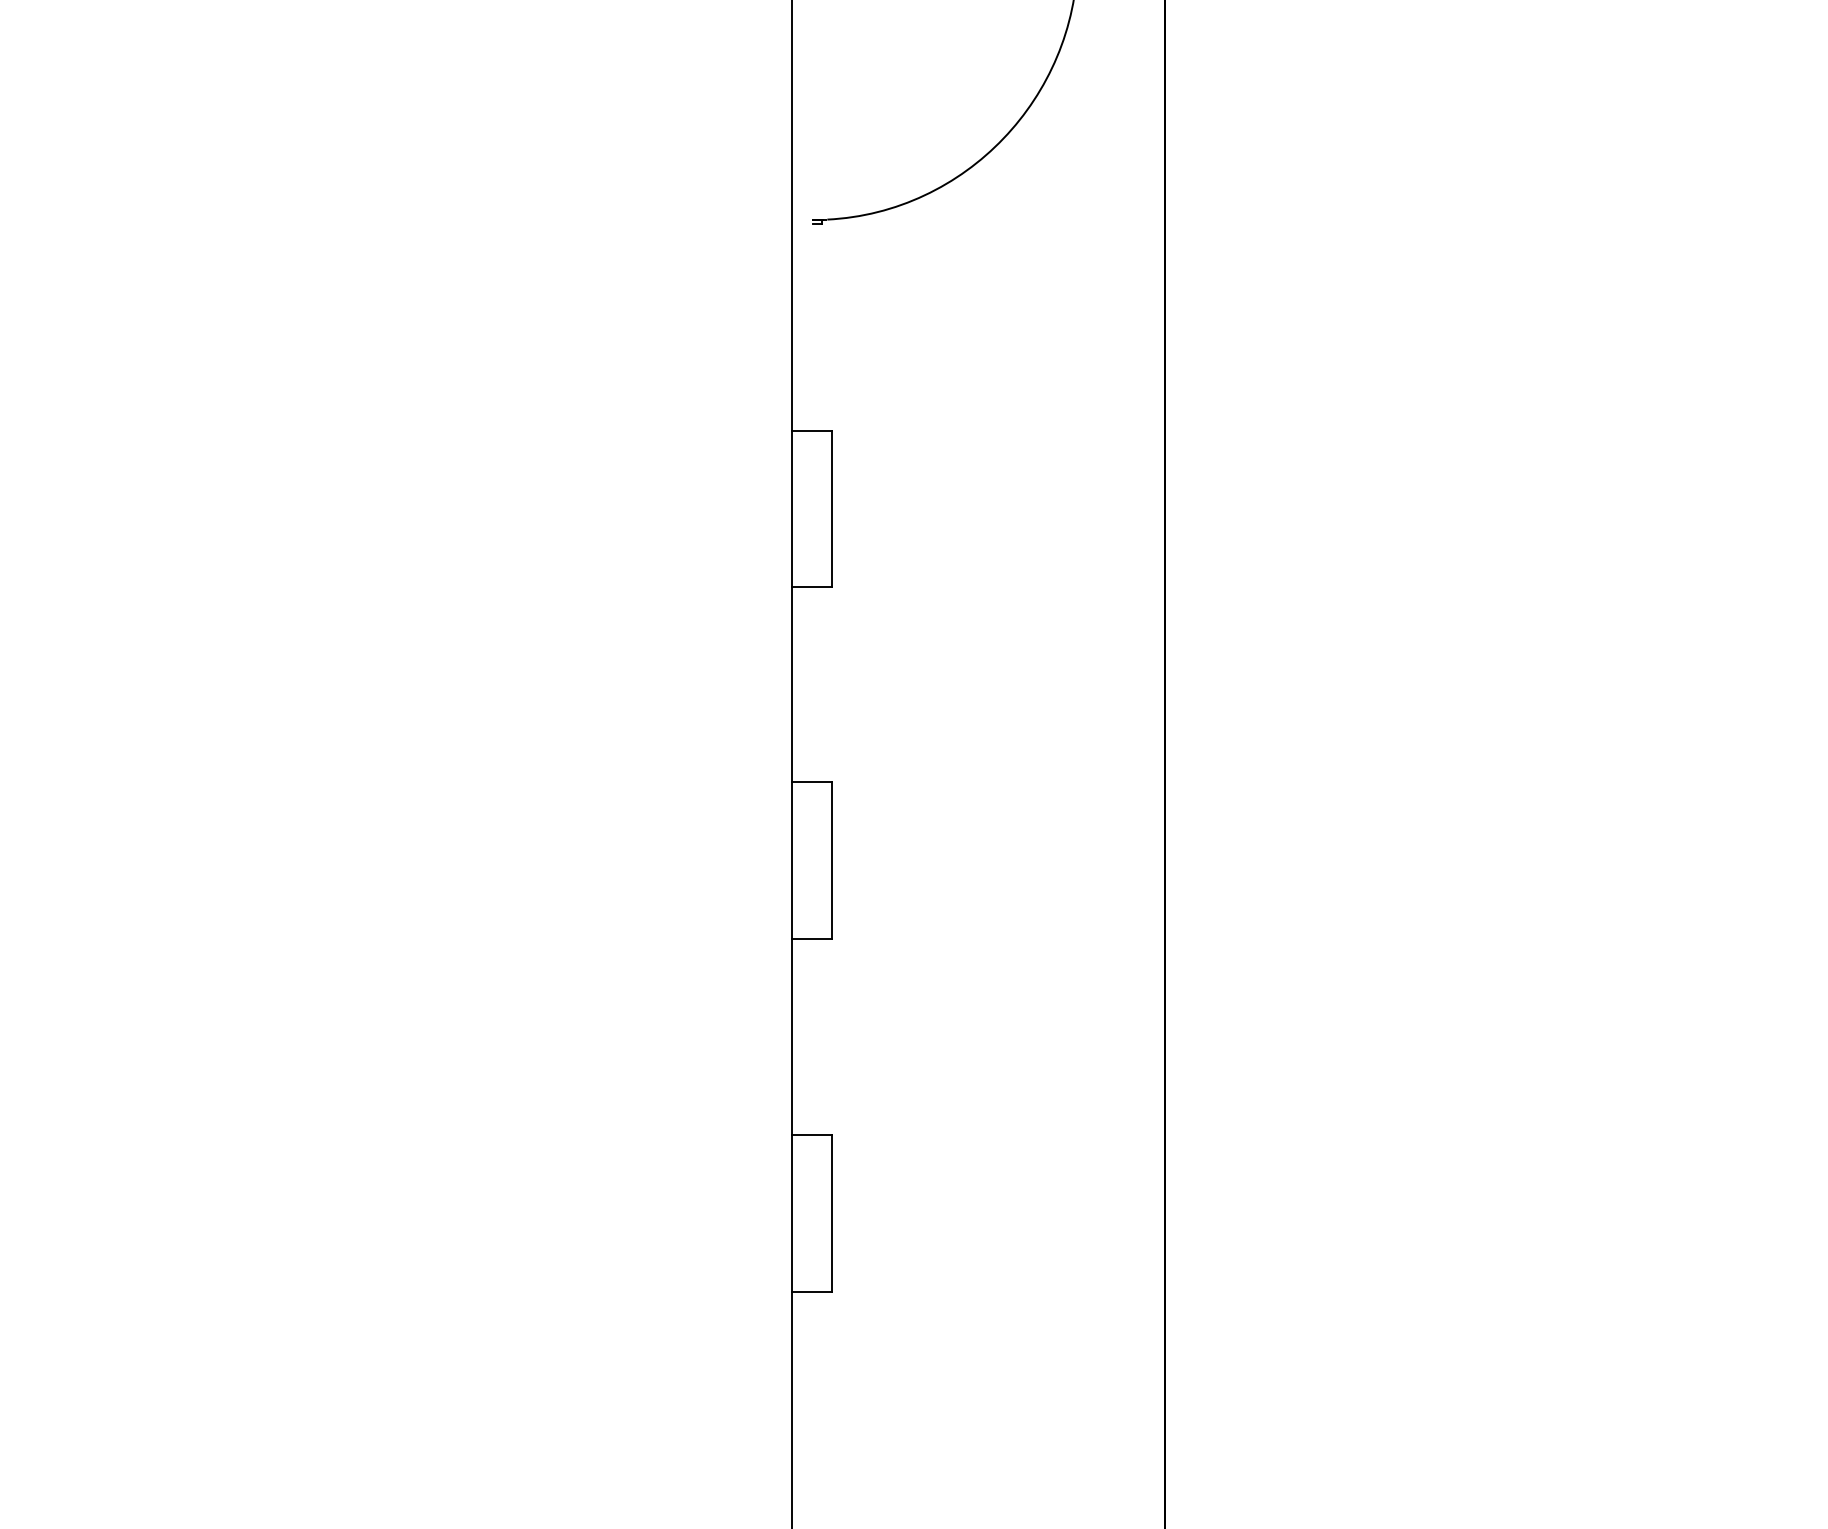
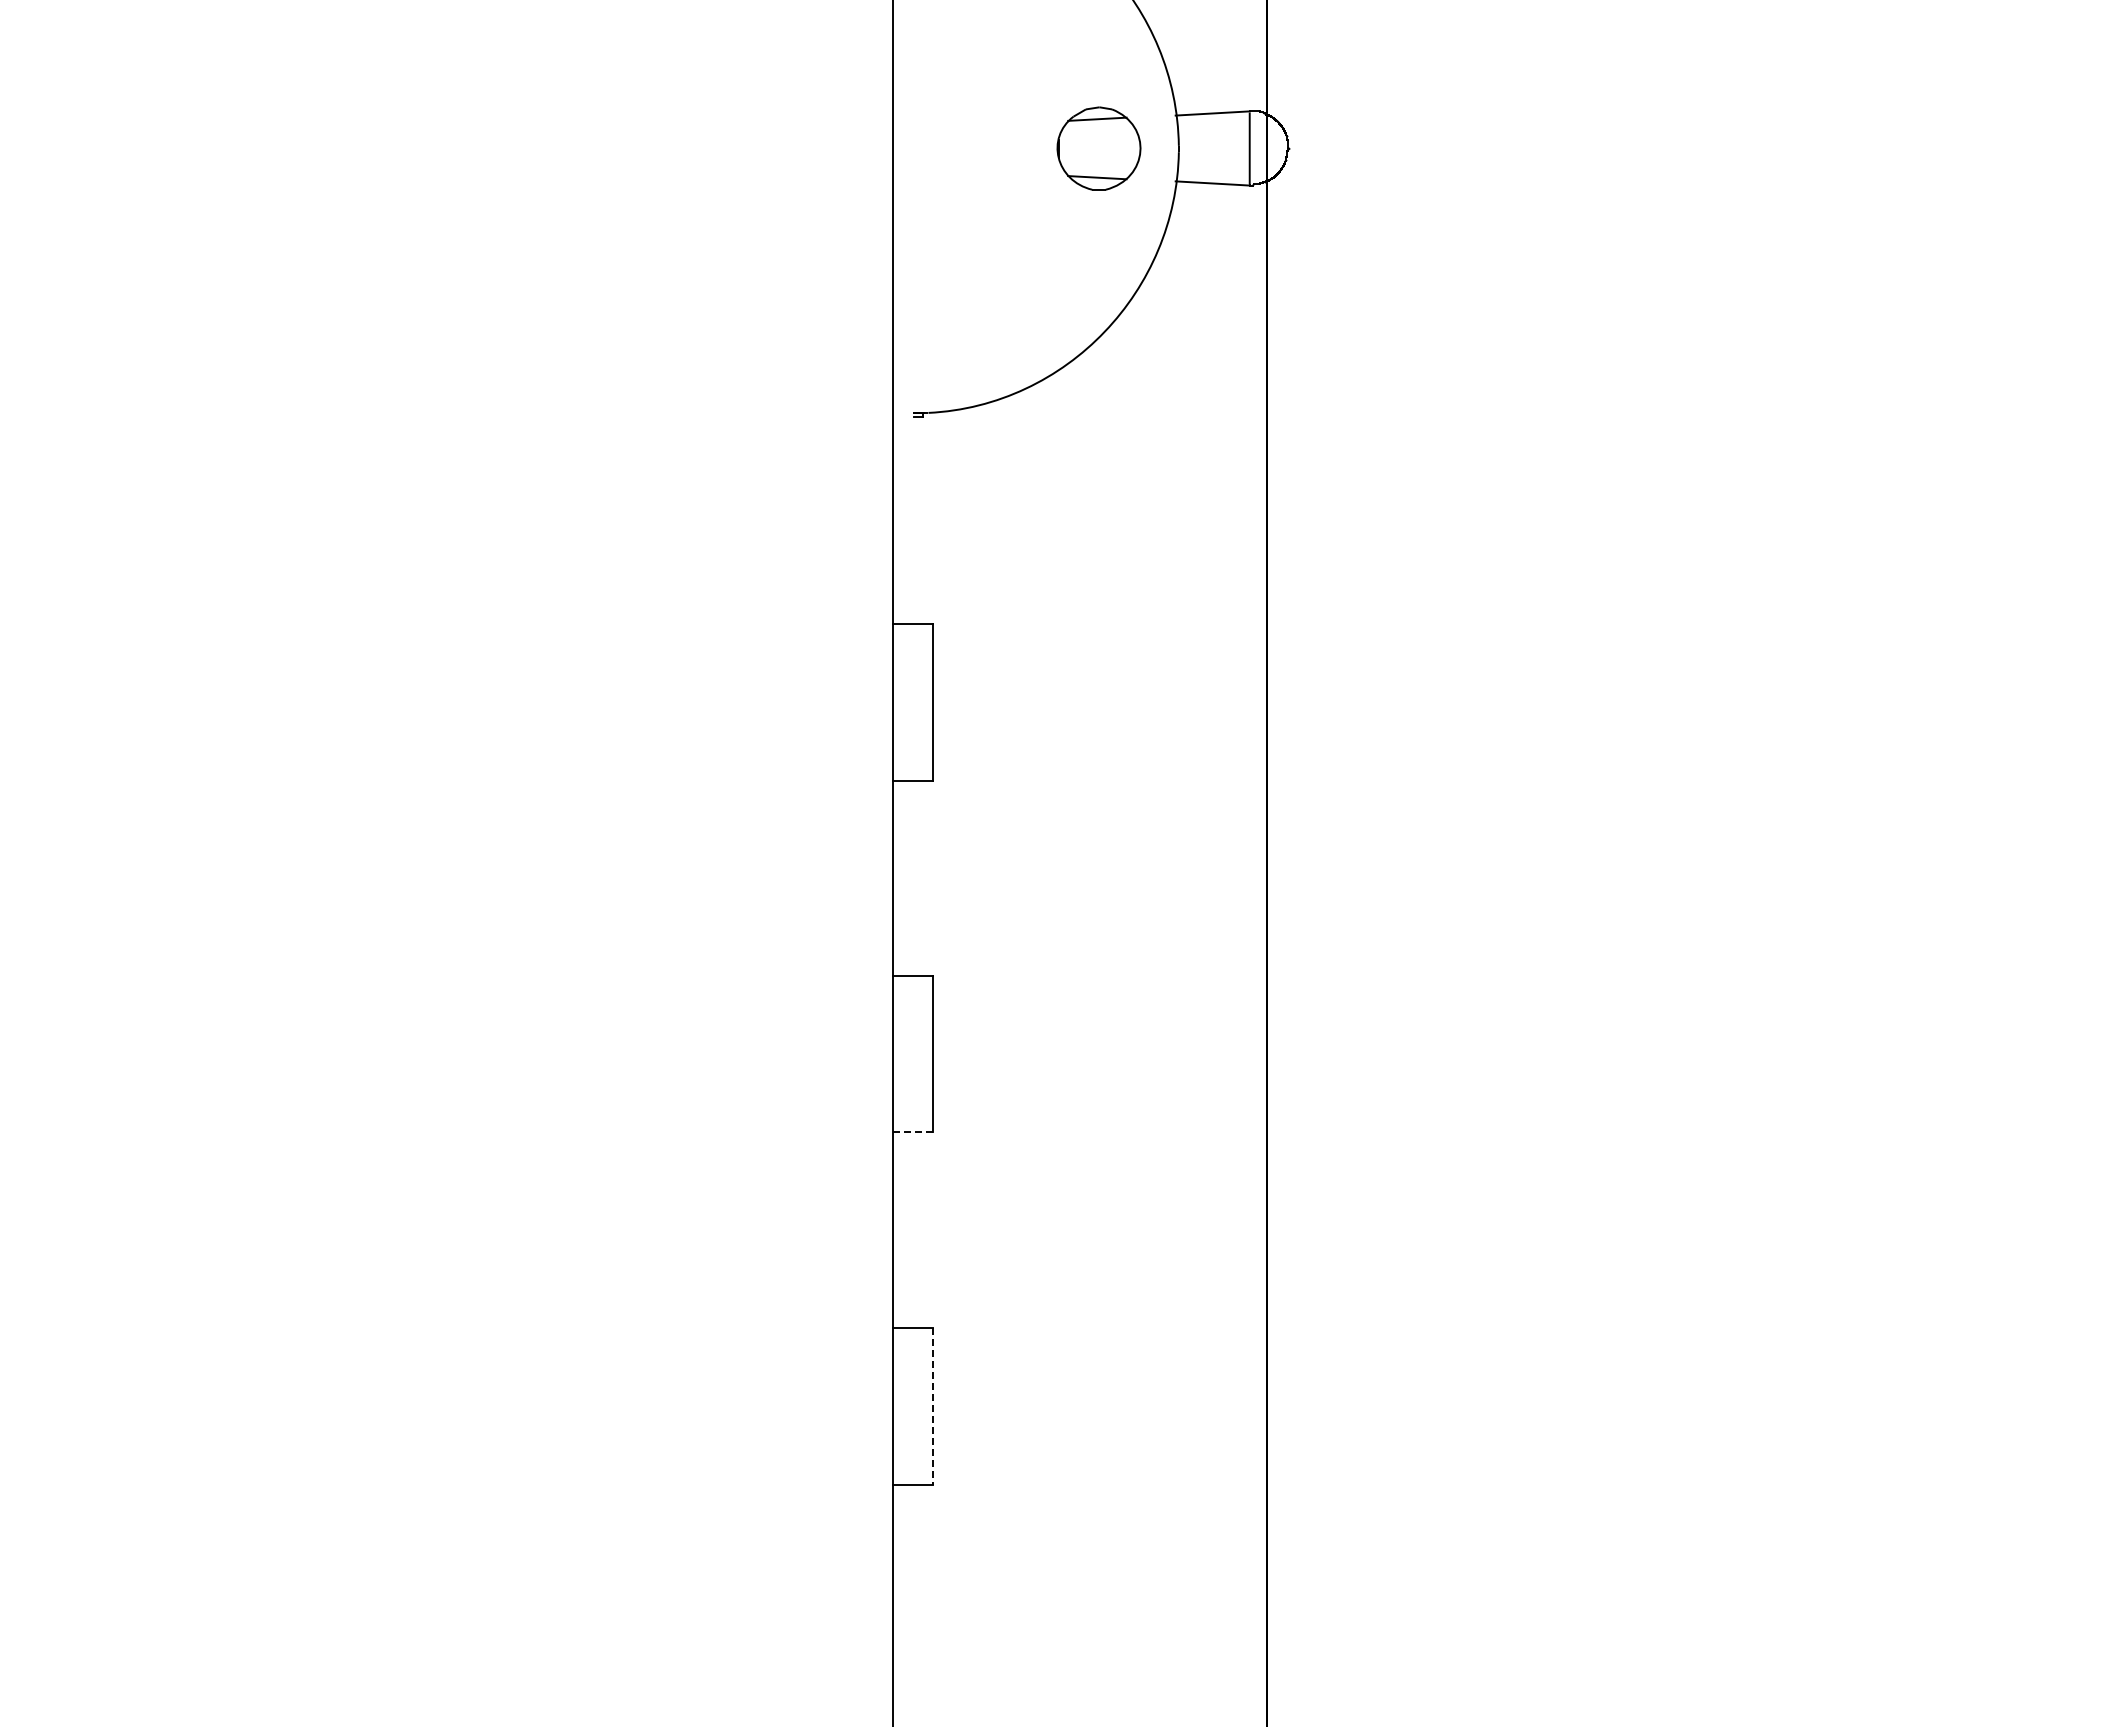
line: (811, 939) -> (912, 1132), solid -> dashed
line: (831, 1214) -> (932, 1407), solid -> dashed

